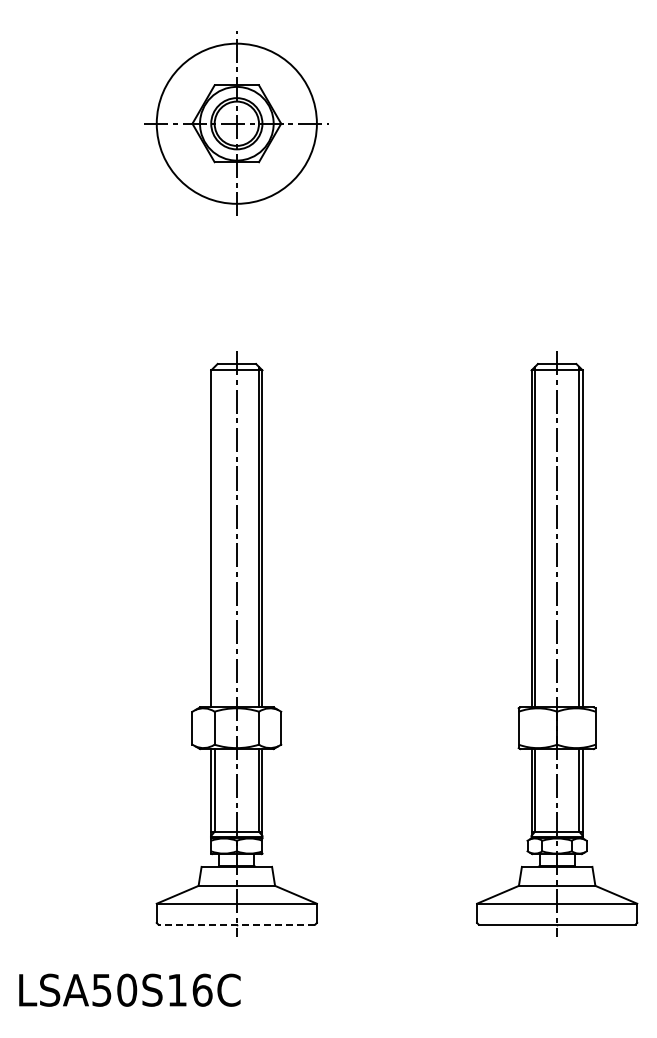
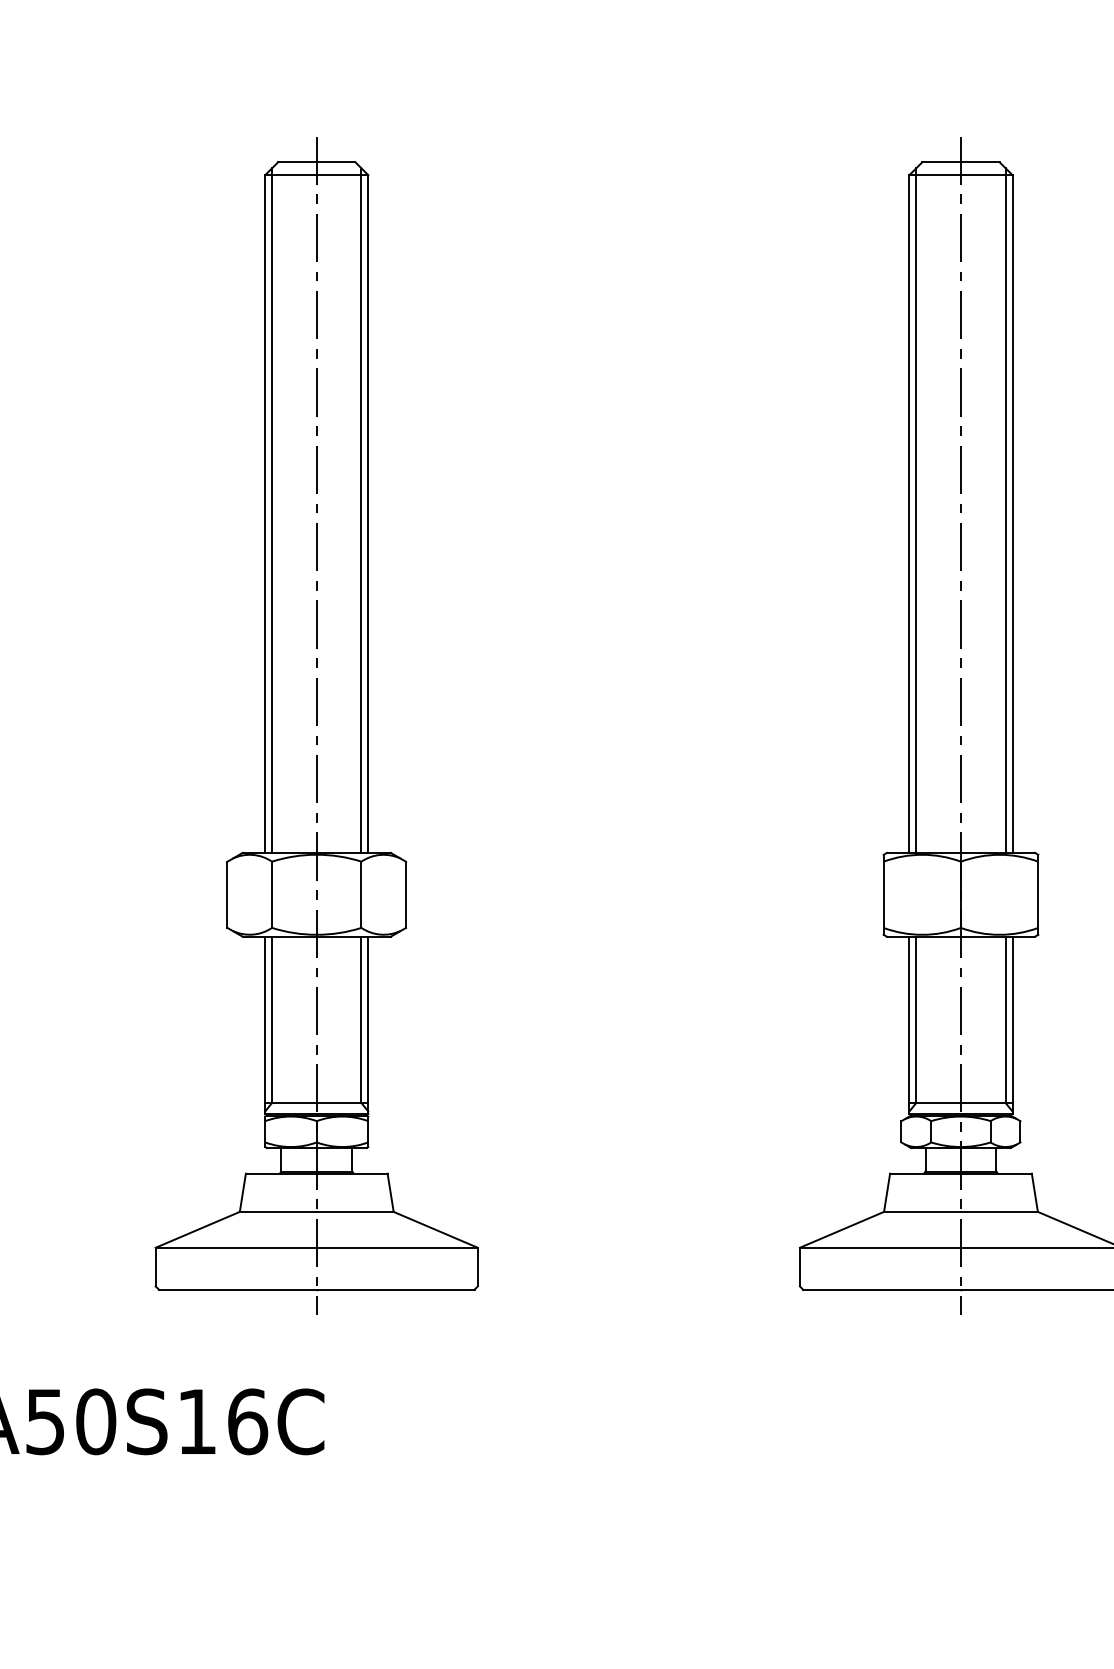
line: (214, 536) -> (271, 509), added
line: (236, 924) -> (316, 1289), dashed -> solid

